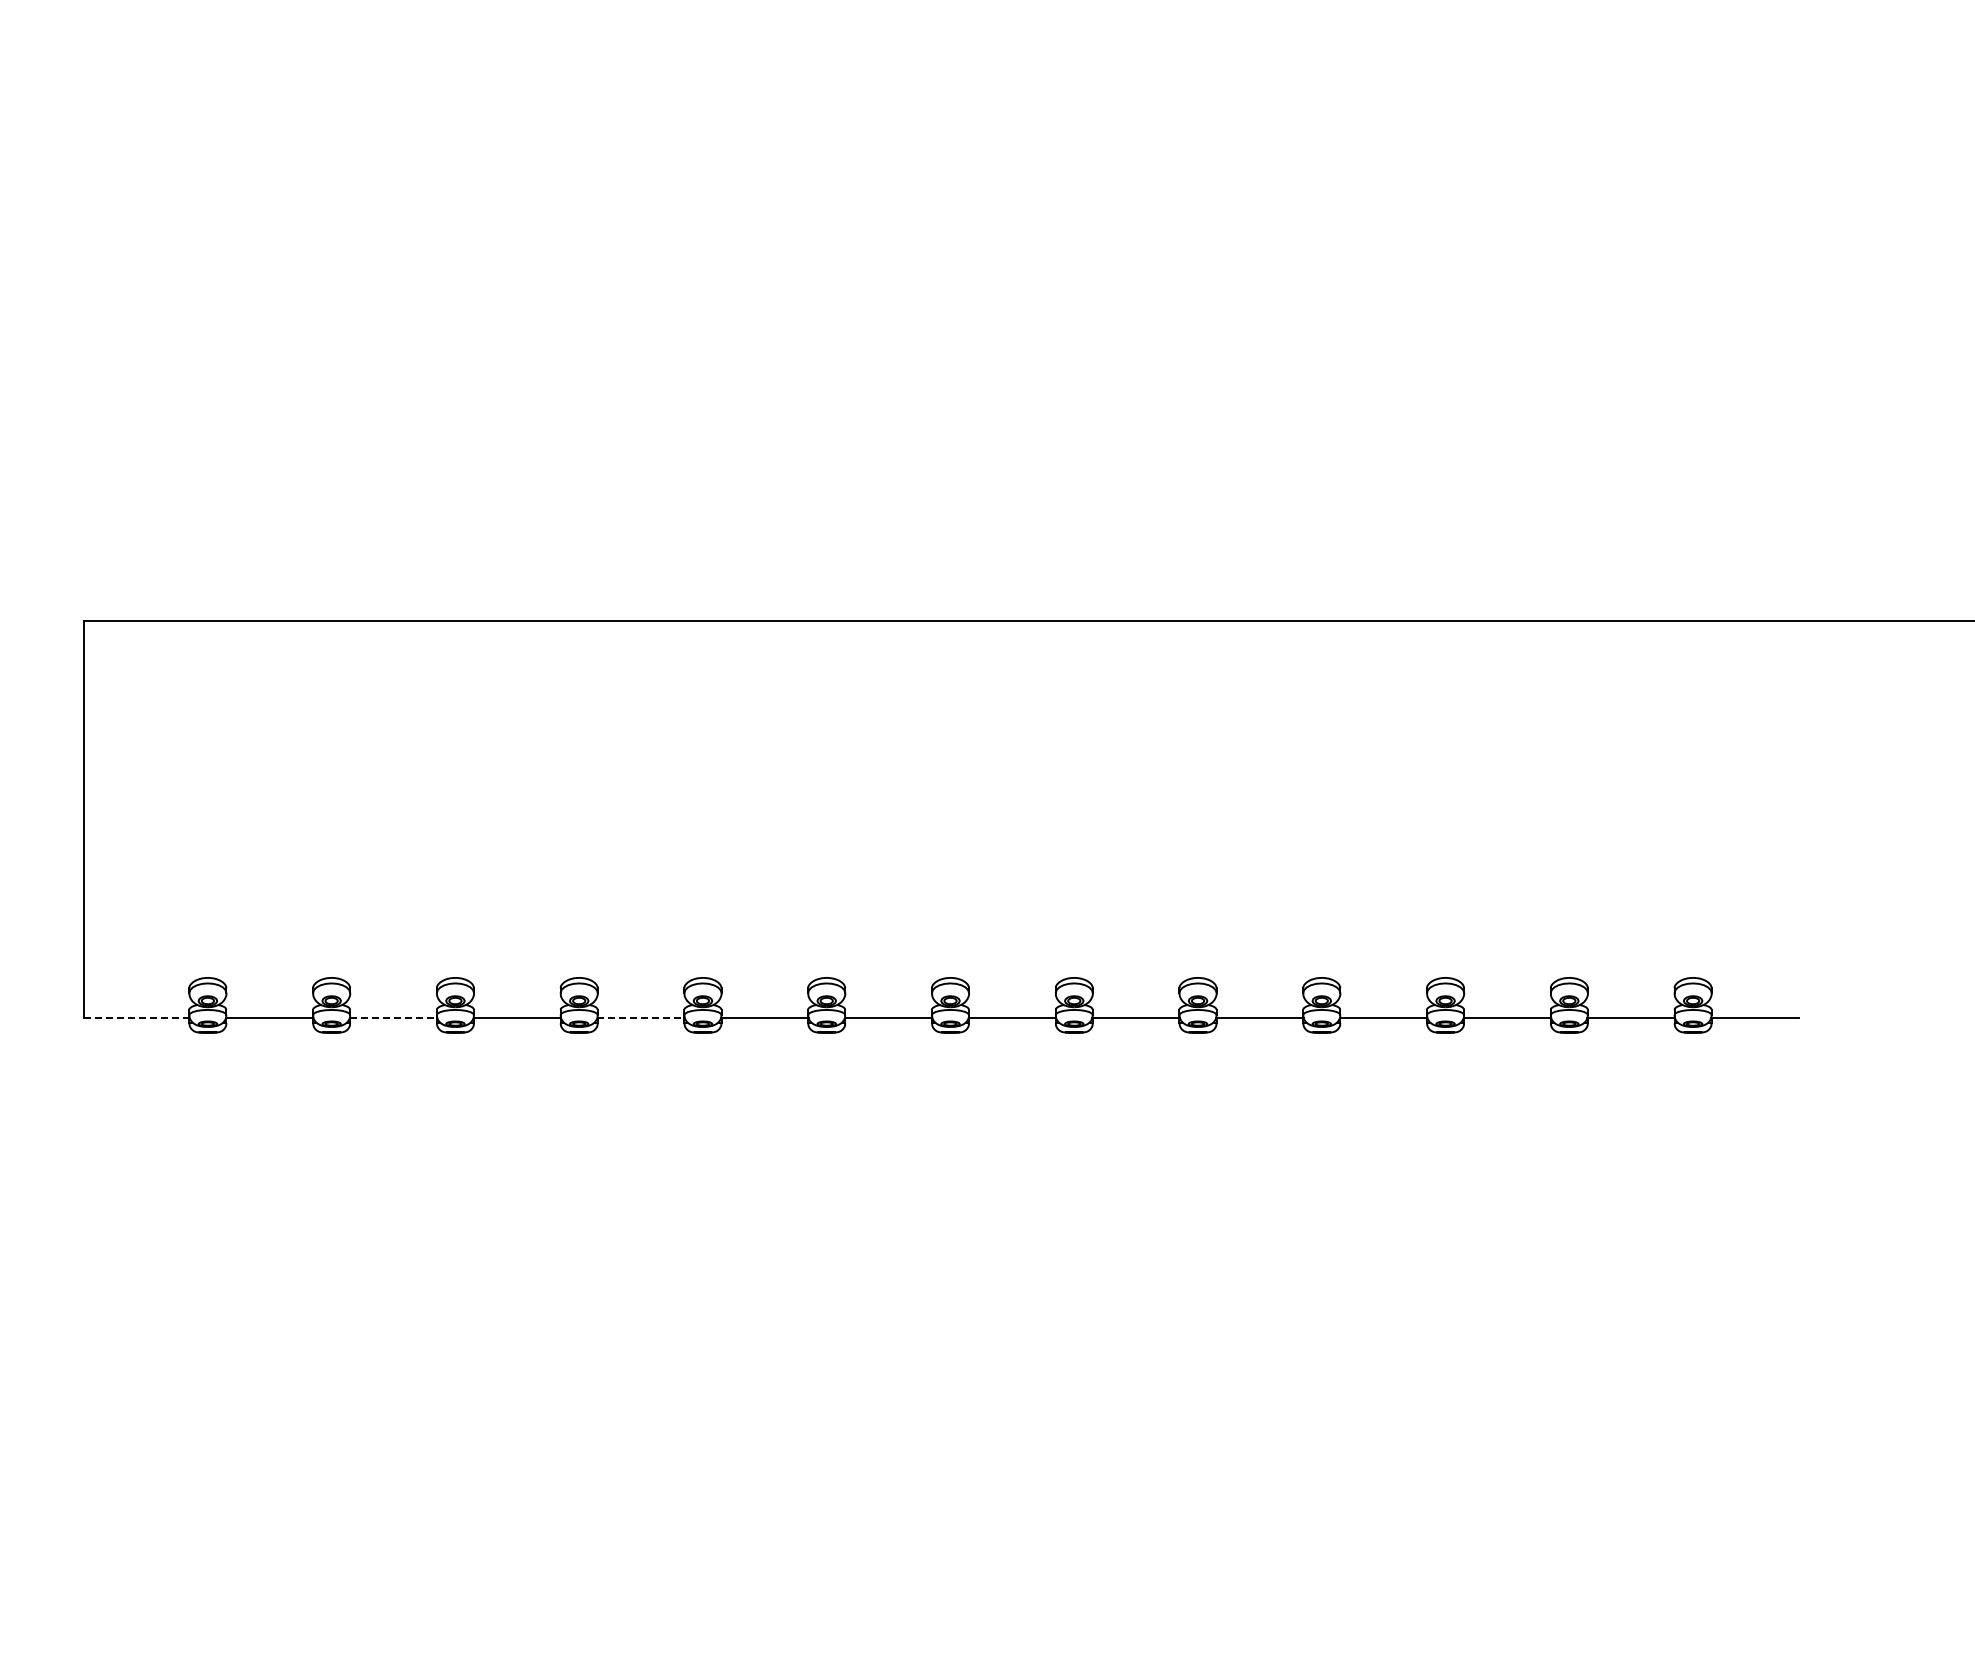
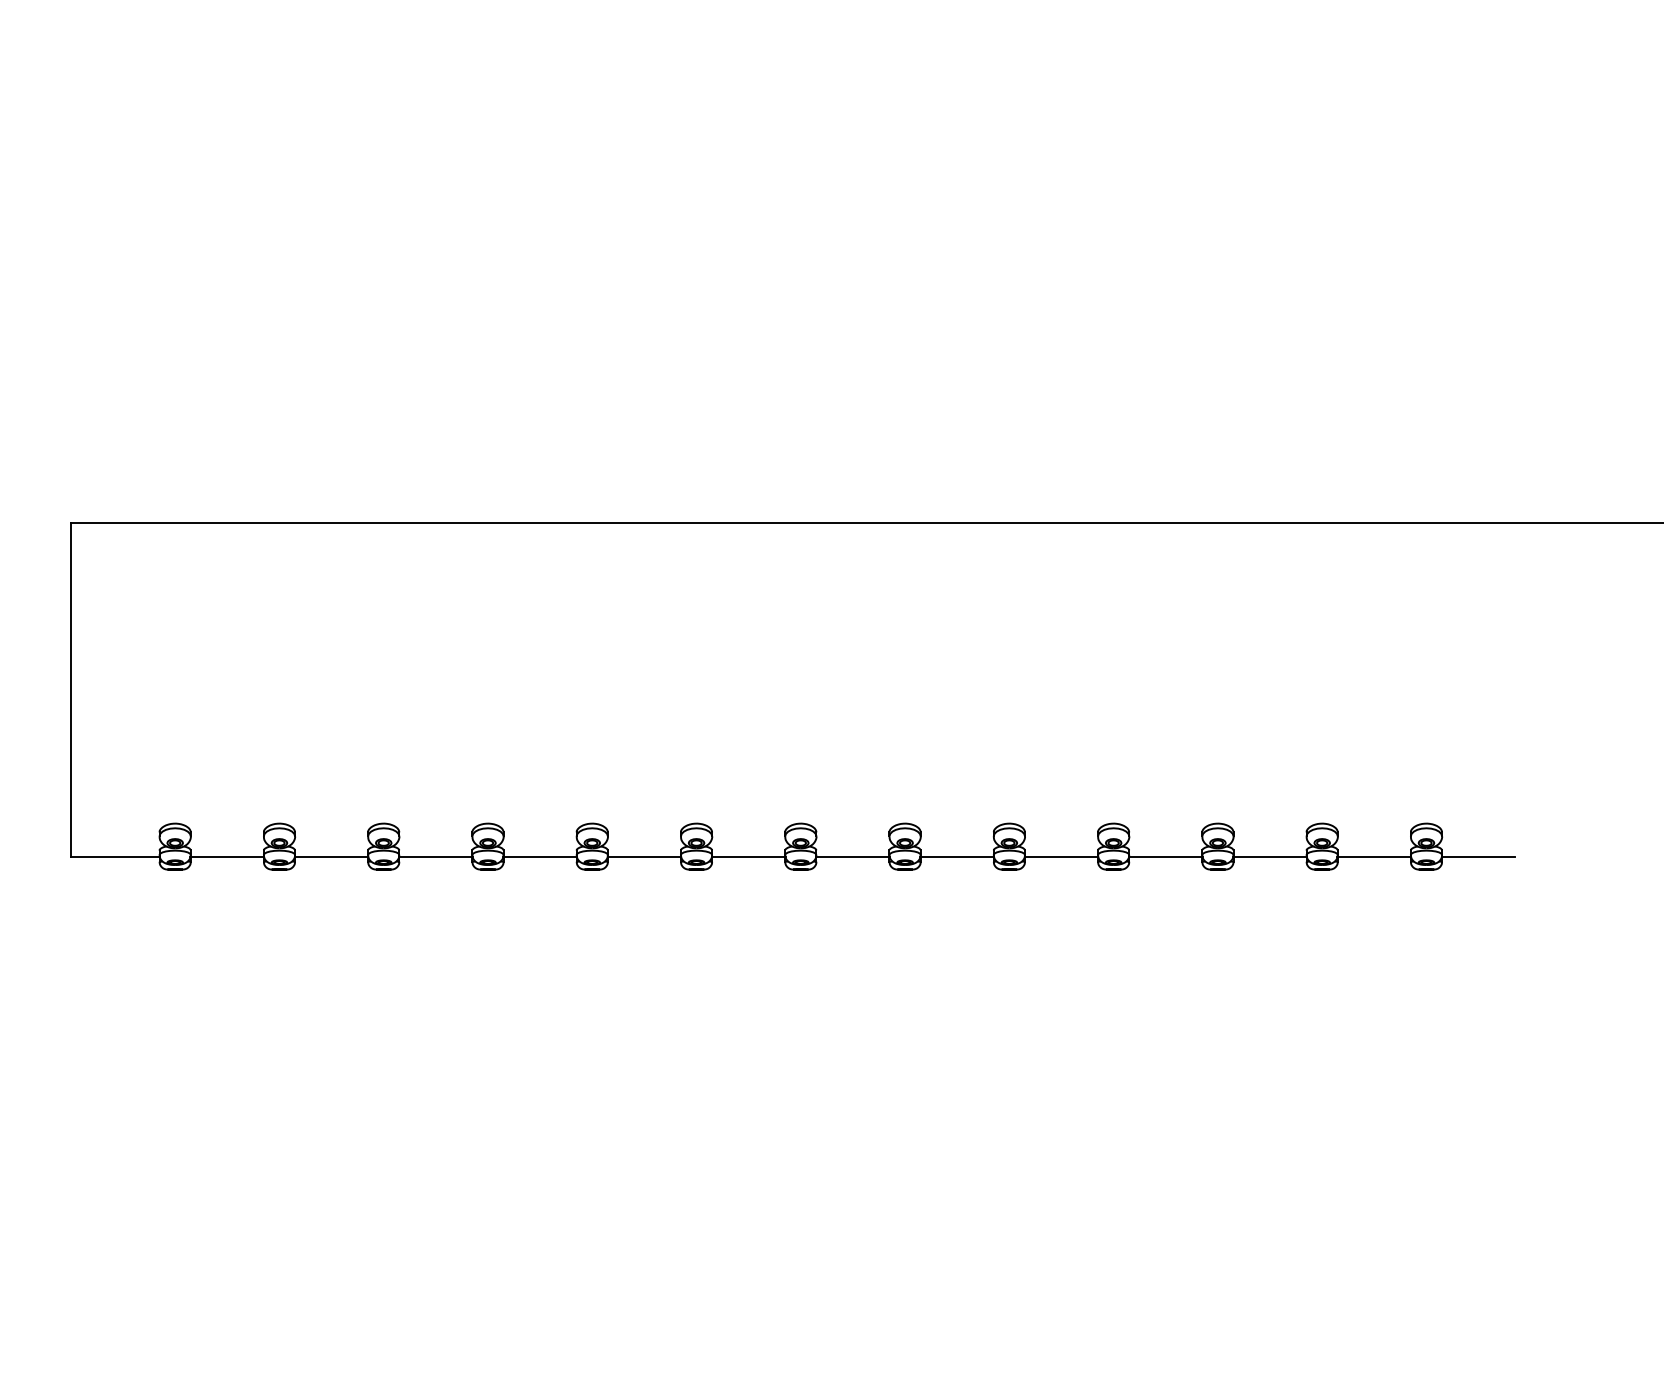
line: (136, 1017) -> (115, 856), dashed -> solid
line: (393, 1017) -> (331, 856), dashed -> solid
line: (641, 1017) -> (540, 856), dashed -> solid

